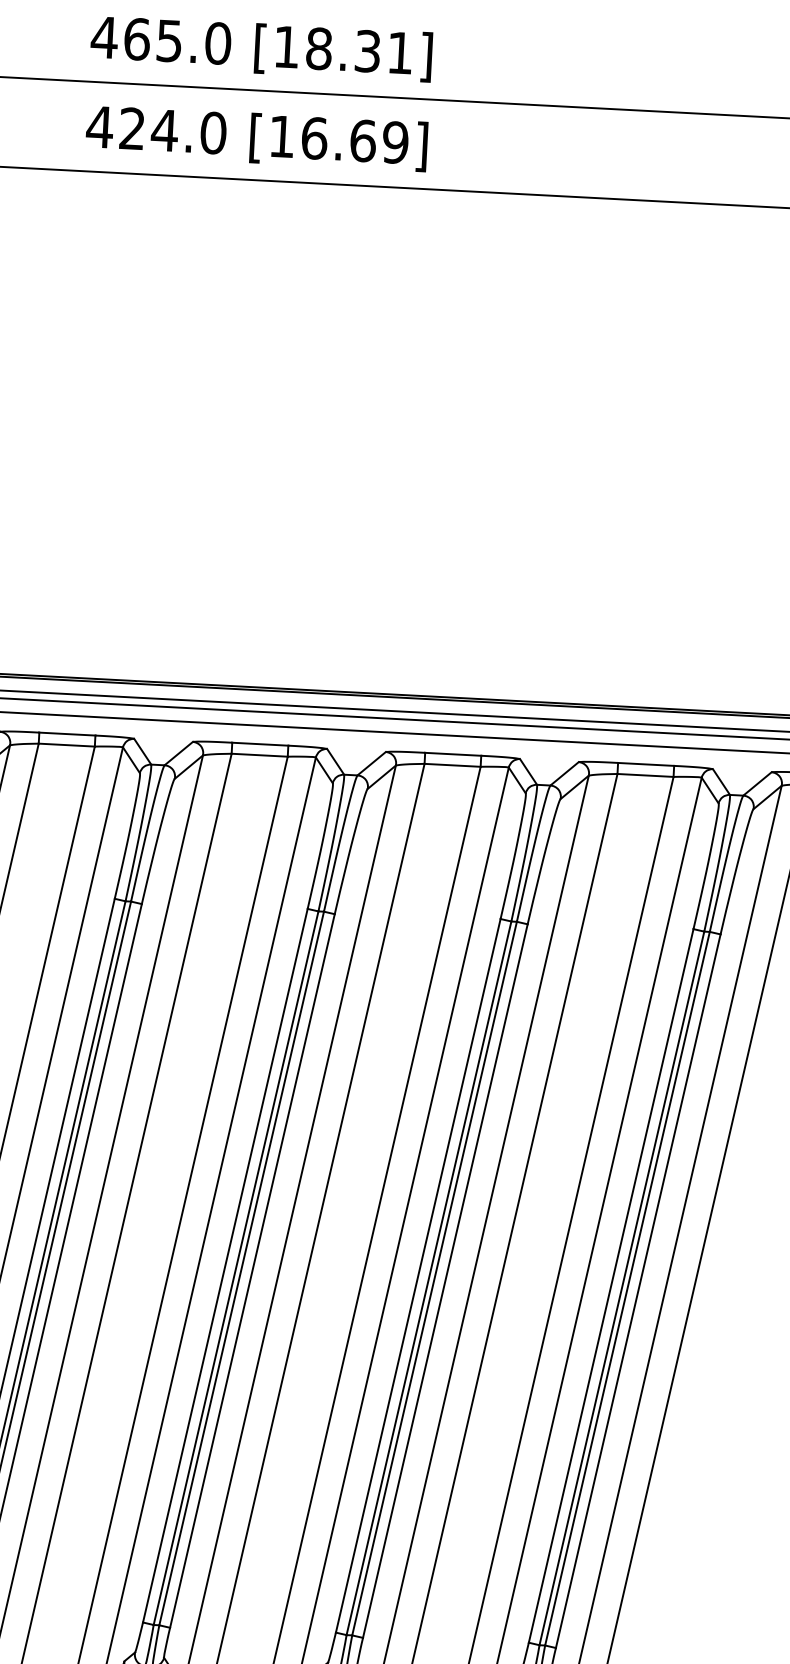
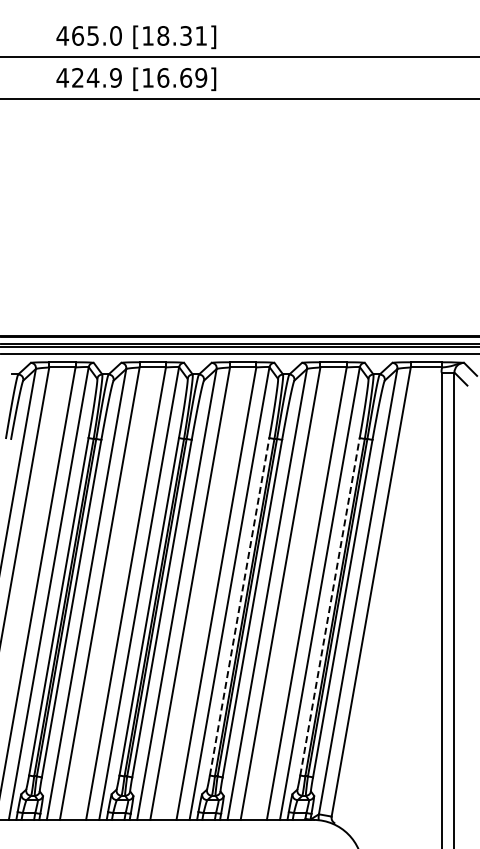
text: (212, 132) -> (115, 77), 424.0 -> 424.9
line: (418, 1275) -> (239, 606), solid -> dashed
line: (612, 1285) -> (330, 606), solid -> dashed

